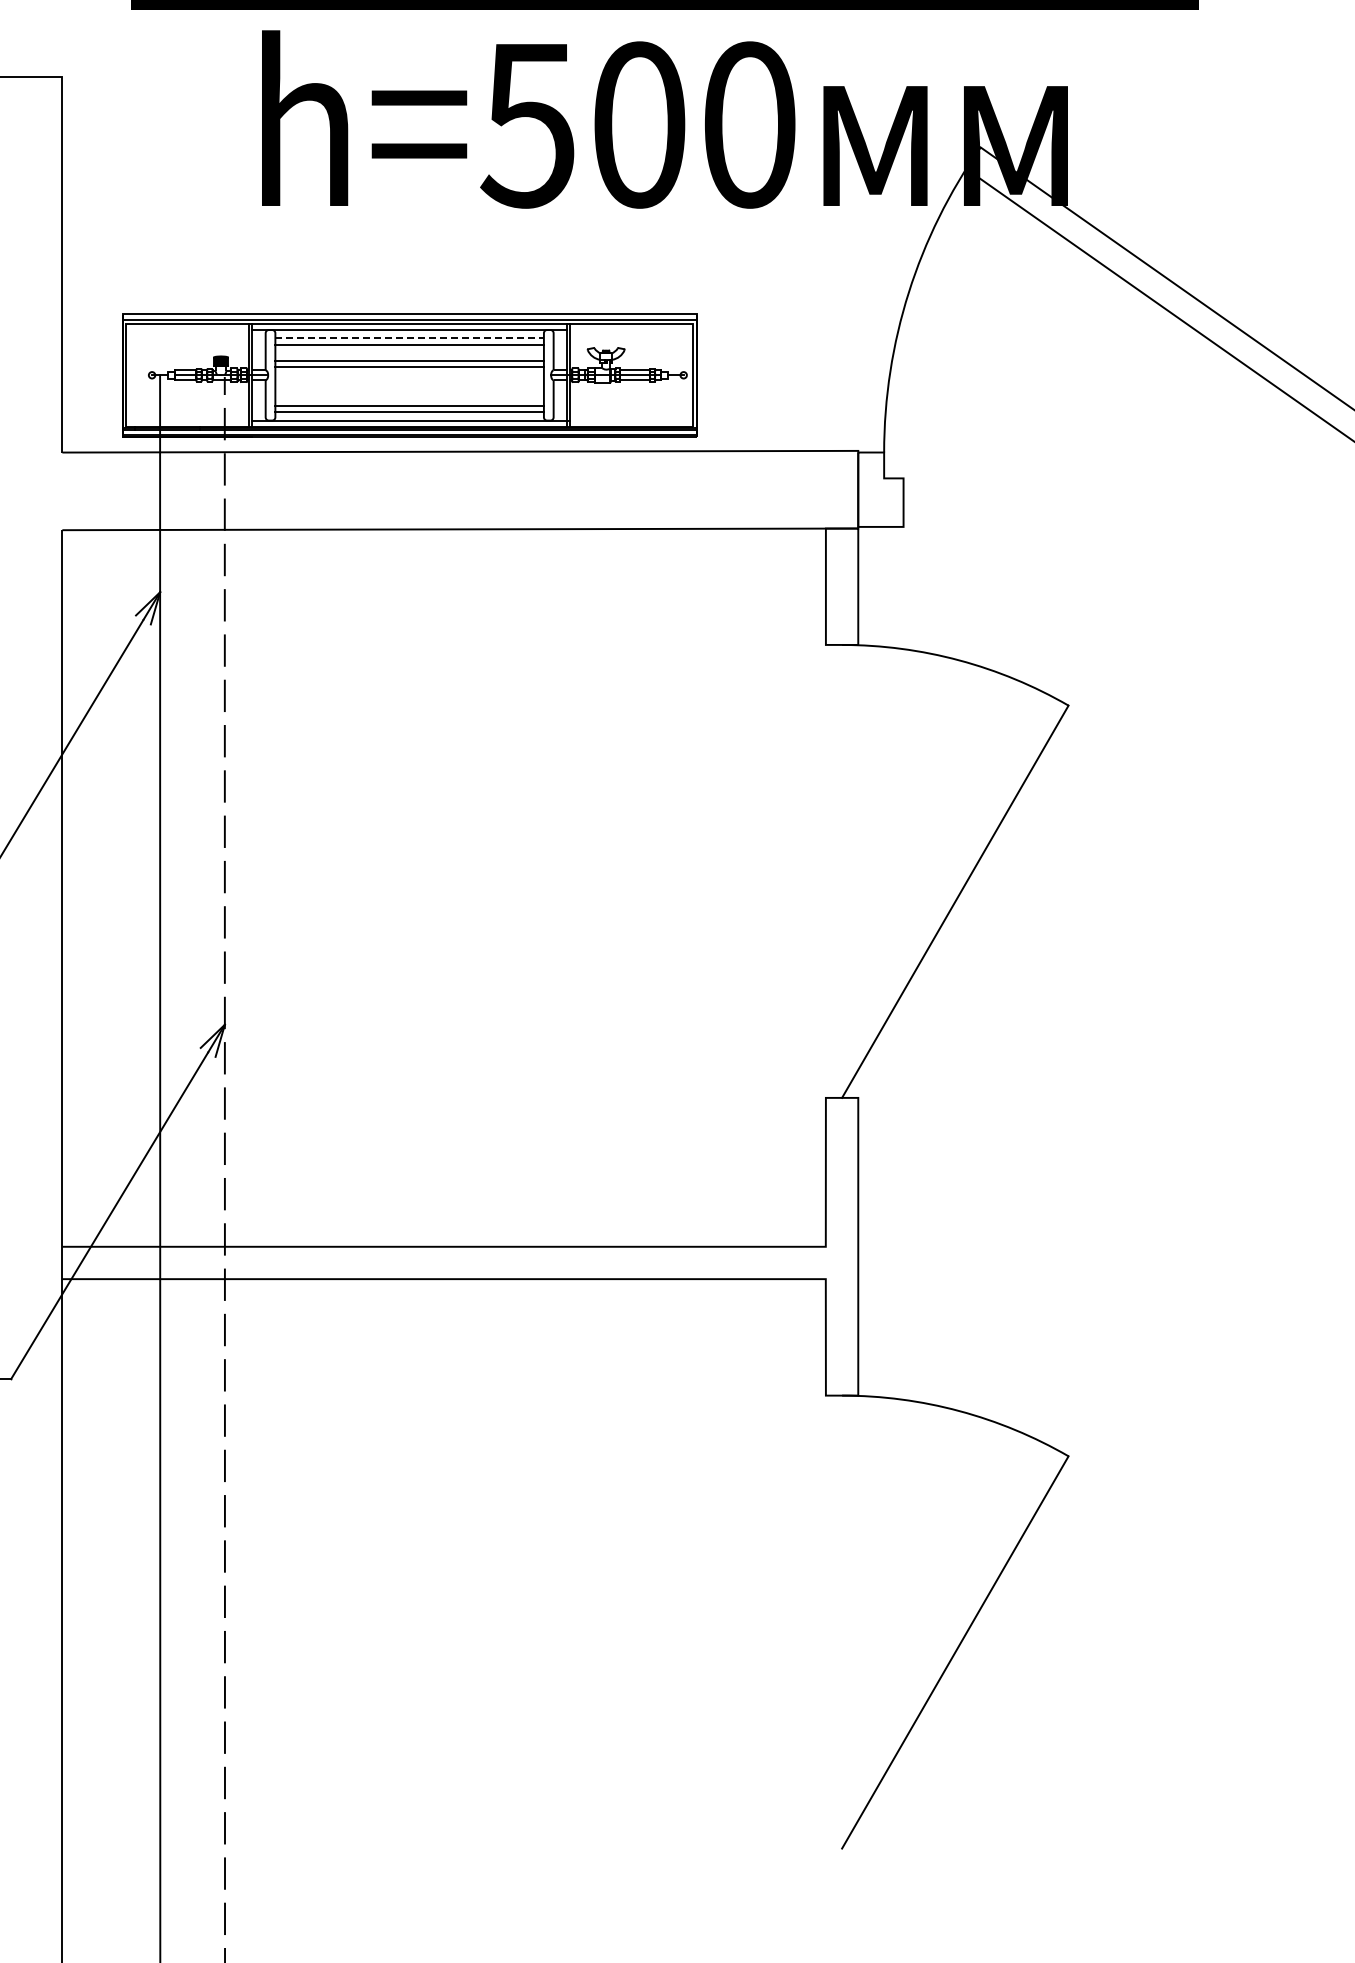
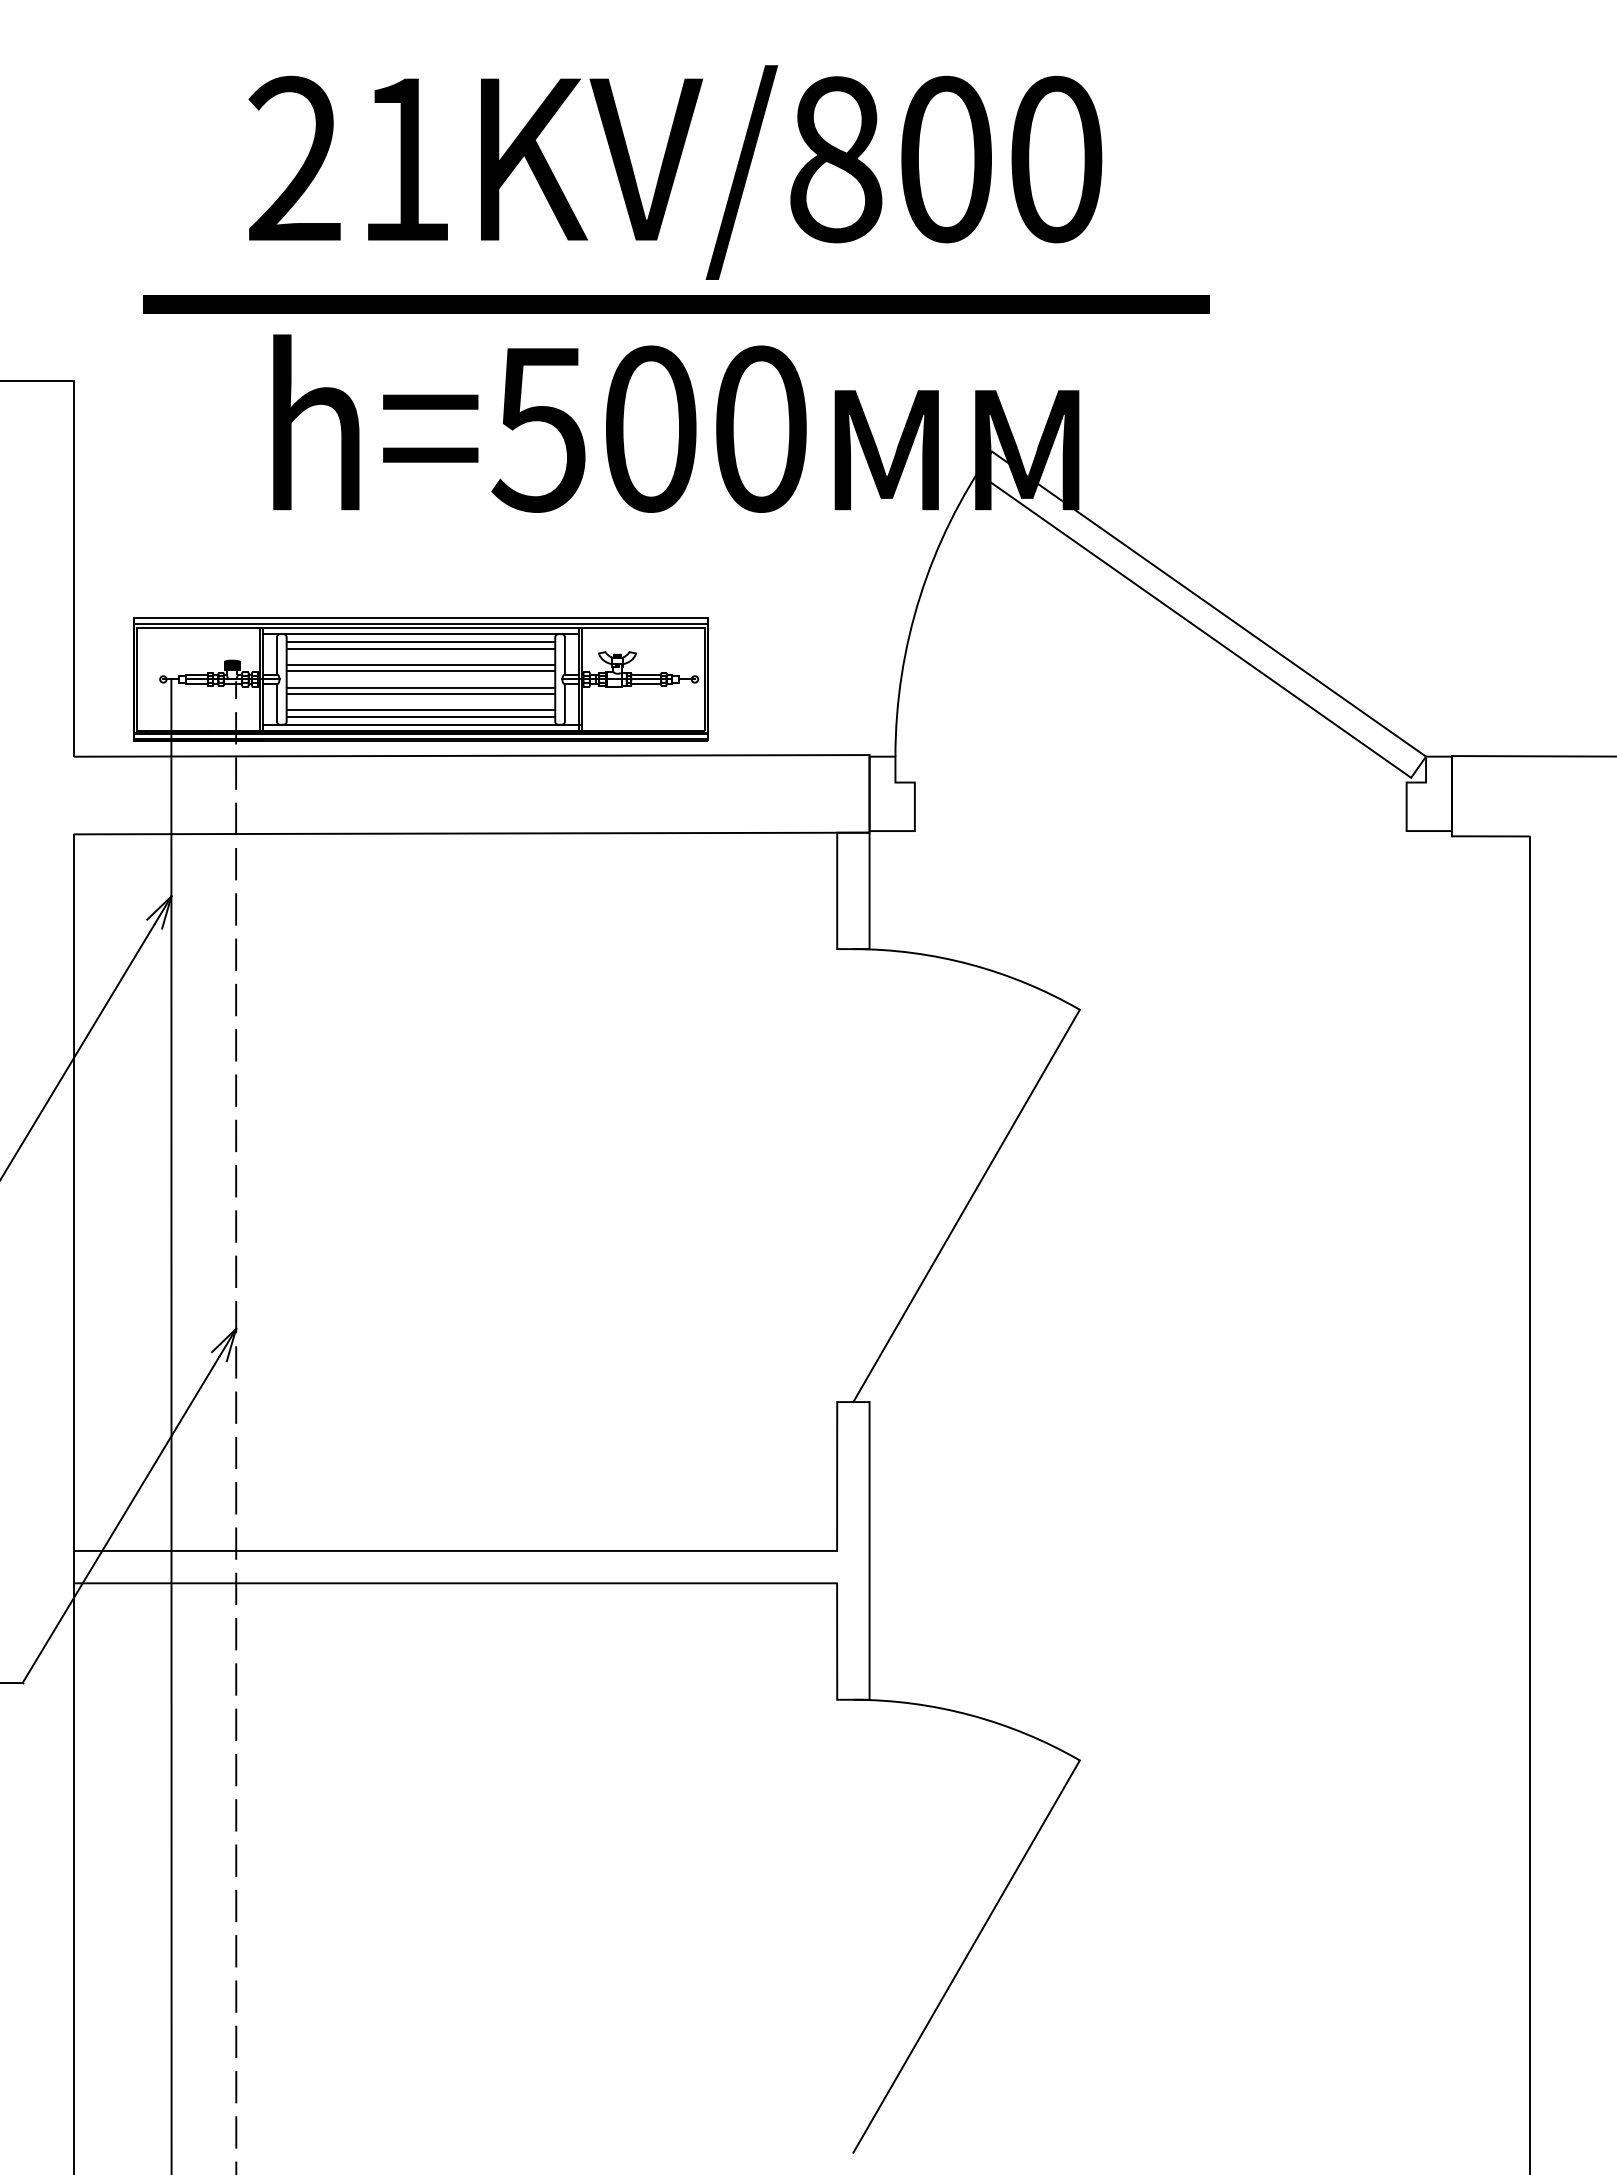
line: (410, 338) -> (421, 642), dashed -> solid
line: (409, 383) -> (420, 687), added
line: (409, 390) -> (420, 694), added

